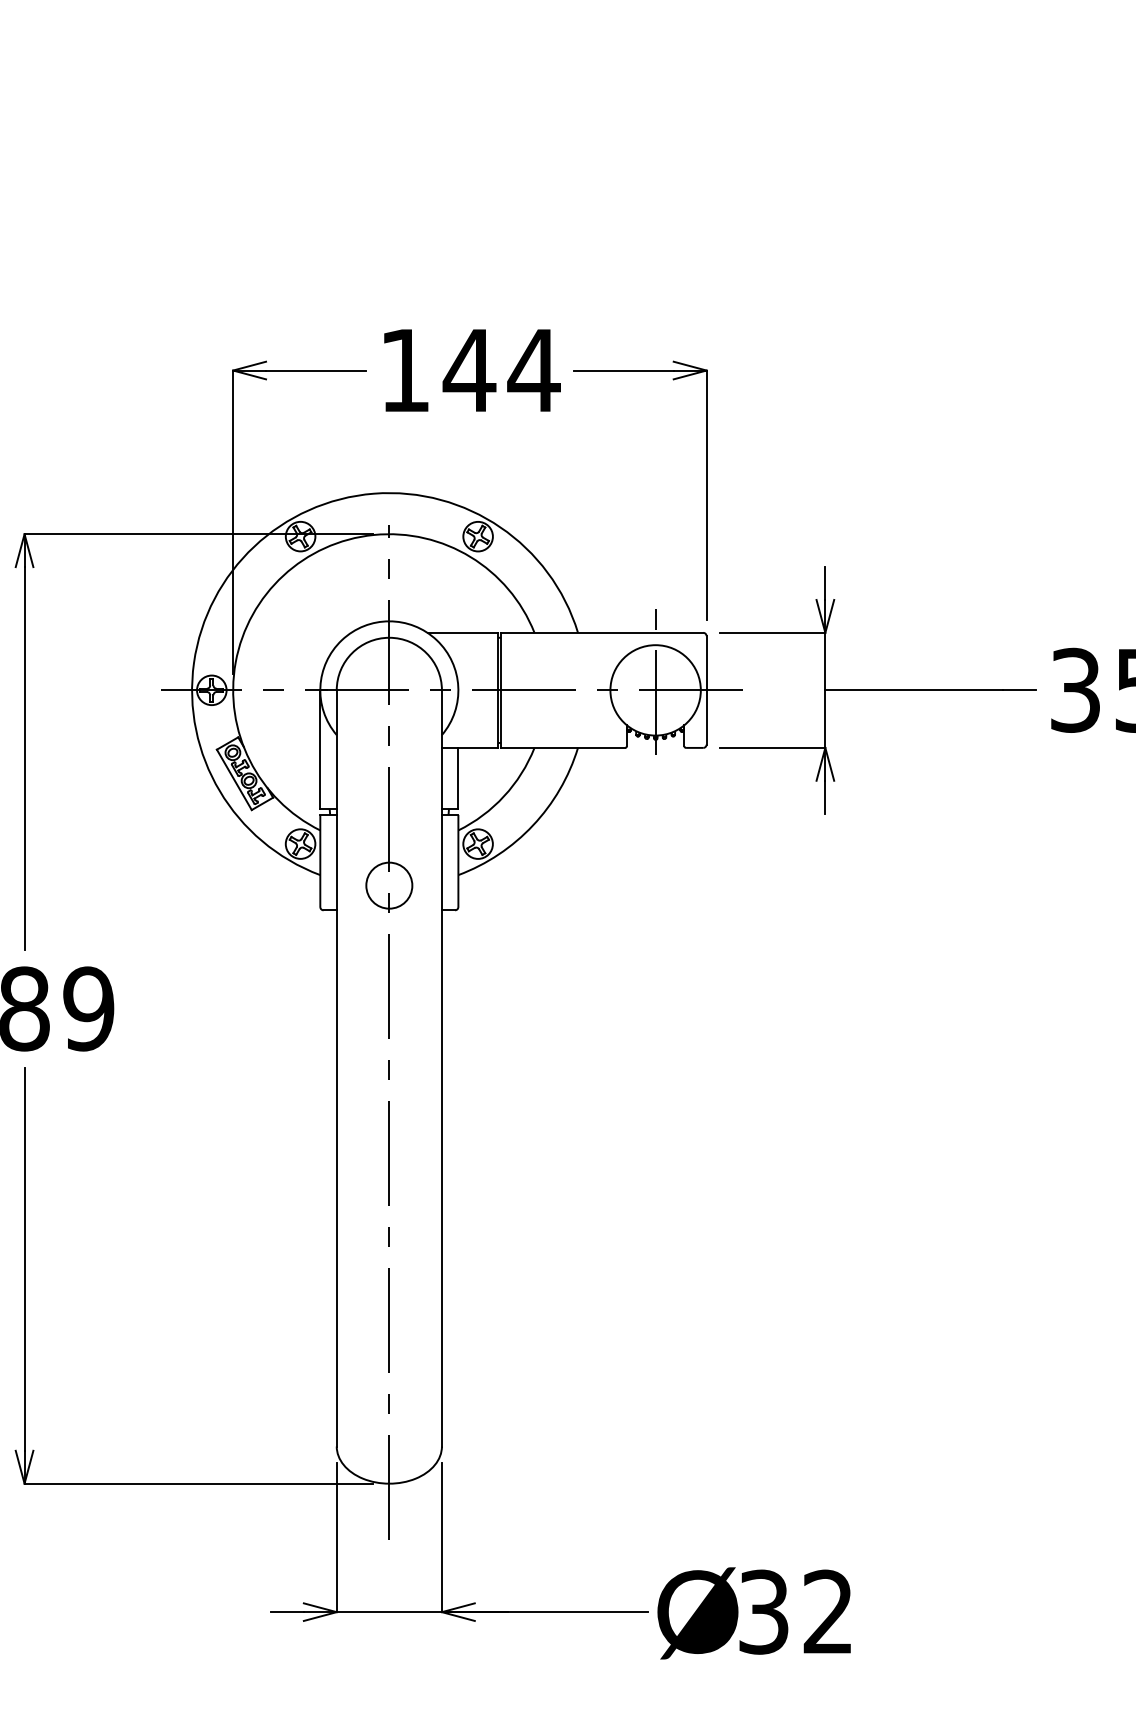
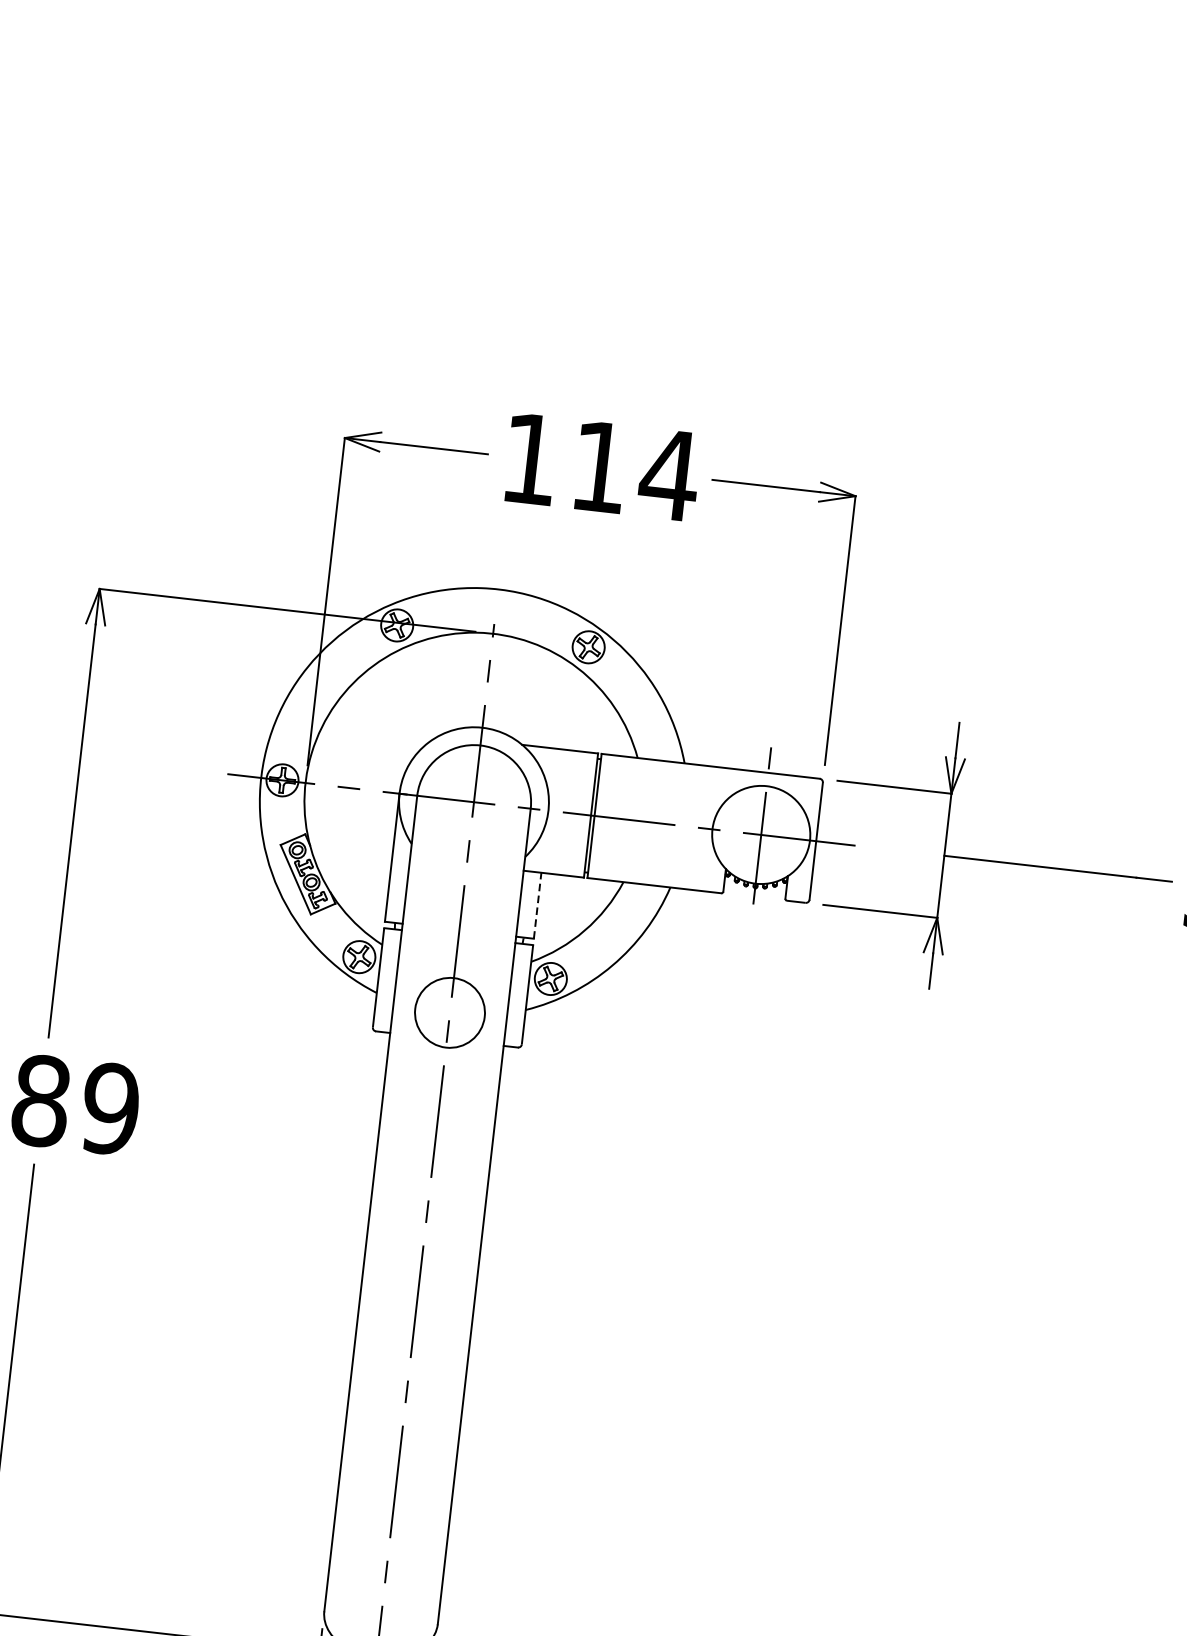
text: (469, 370) -> (599, 467), 144 -> 114
line: (458, 778) -> (537, 905), solid -> dashed
circle: (389, 885) -> (450, 1012), size x1.4

